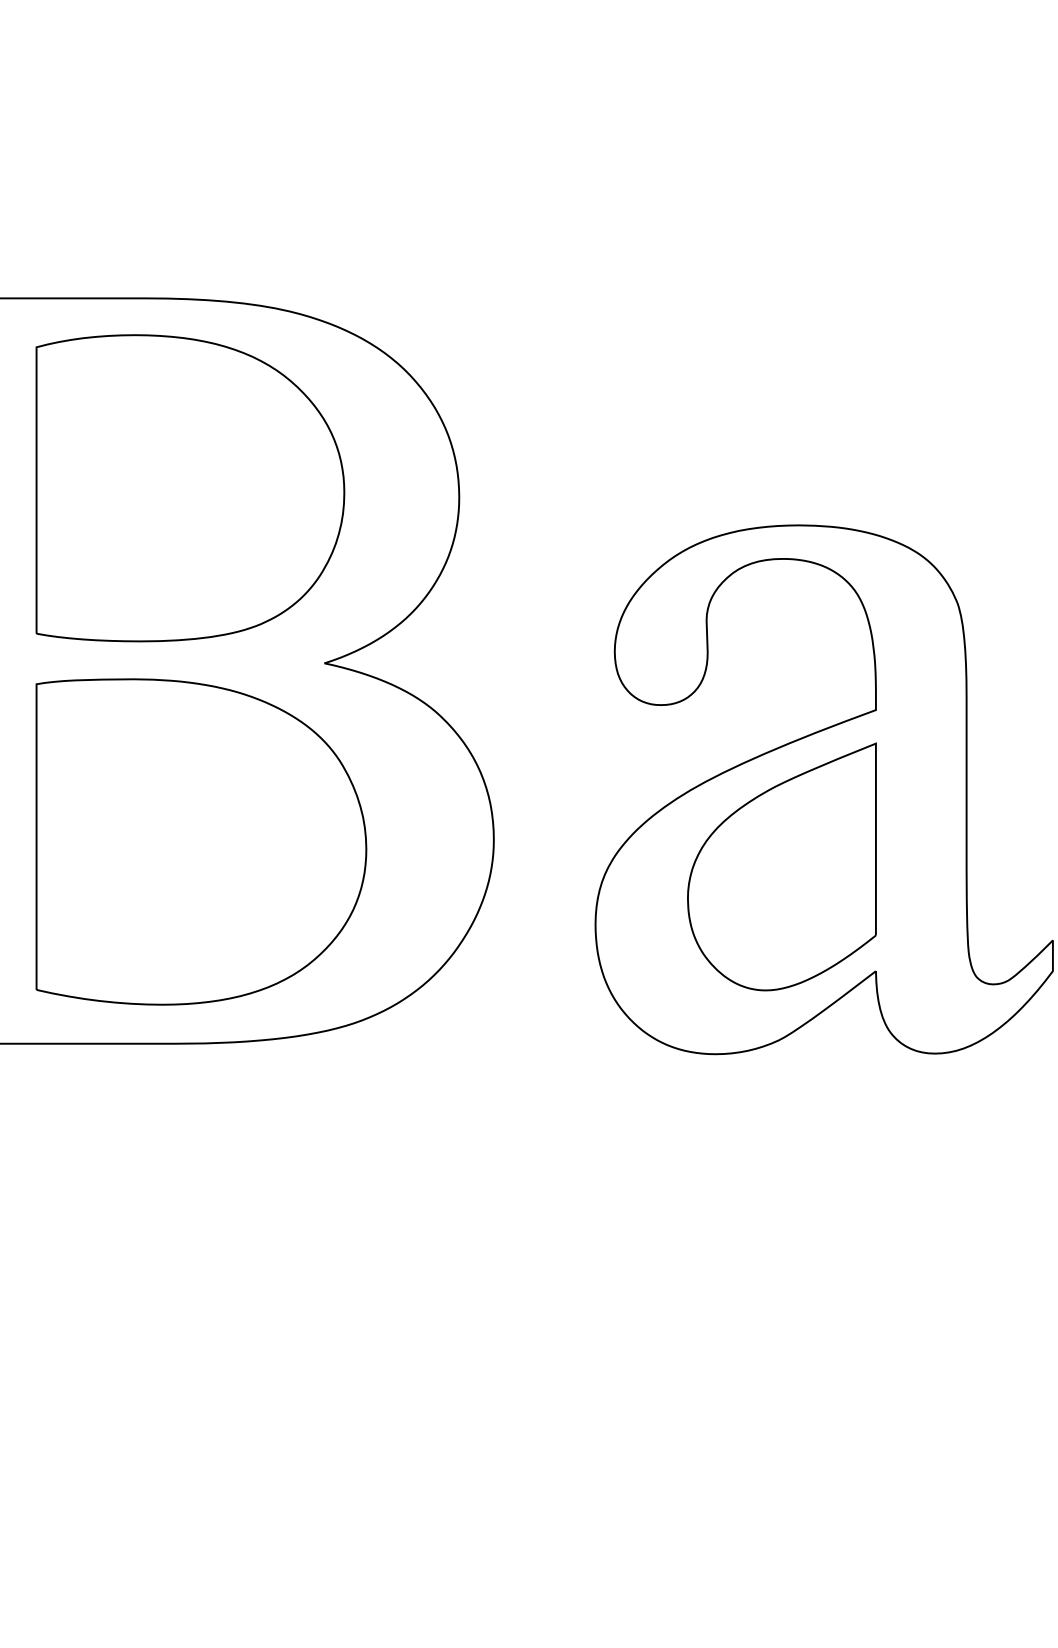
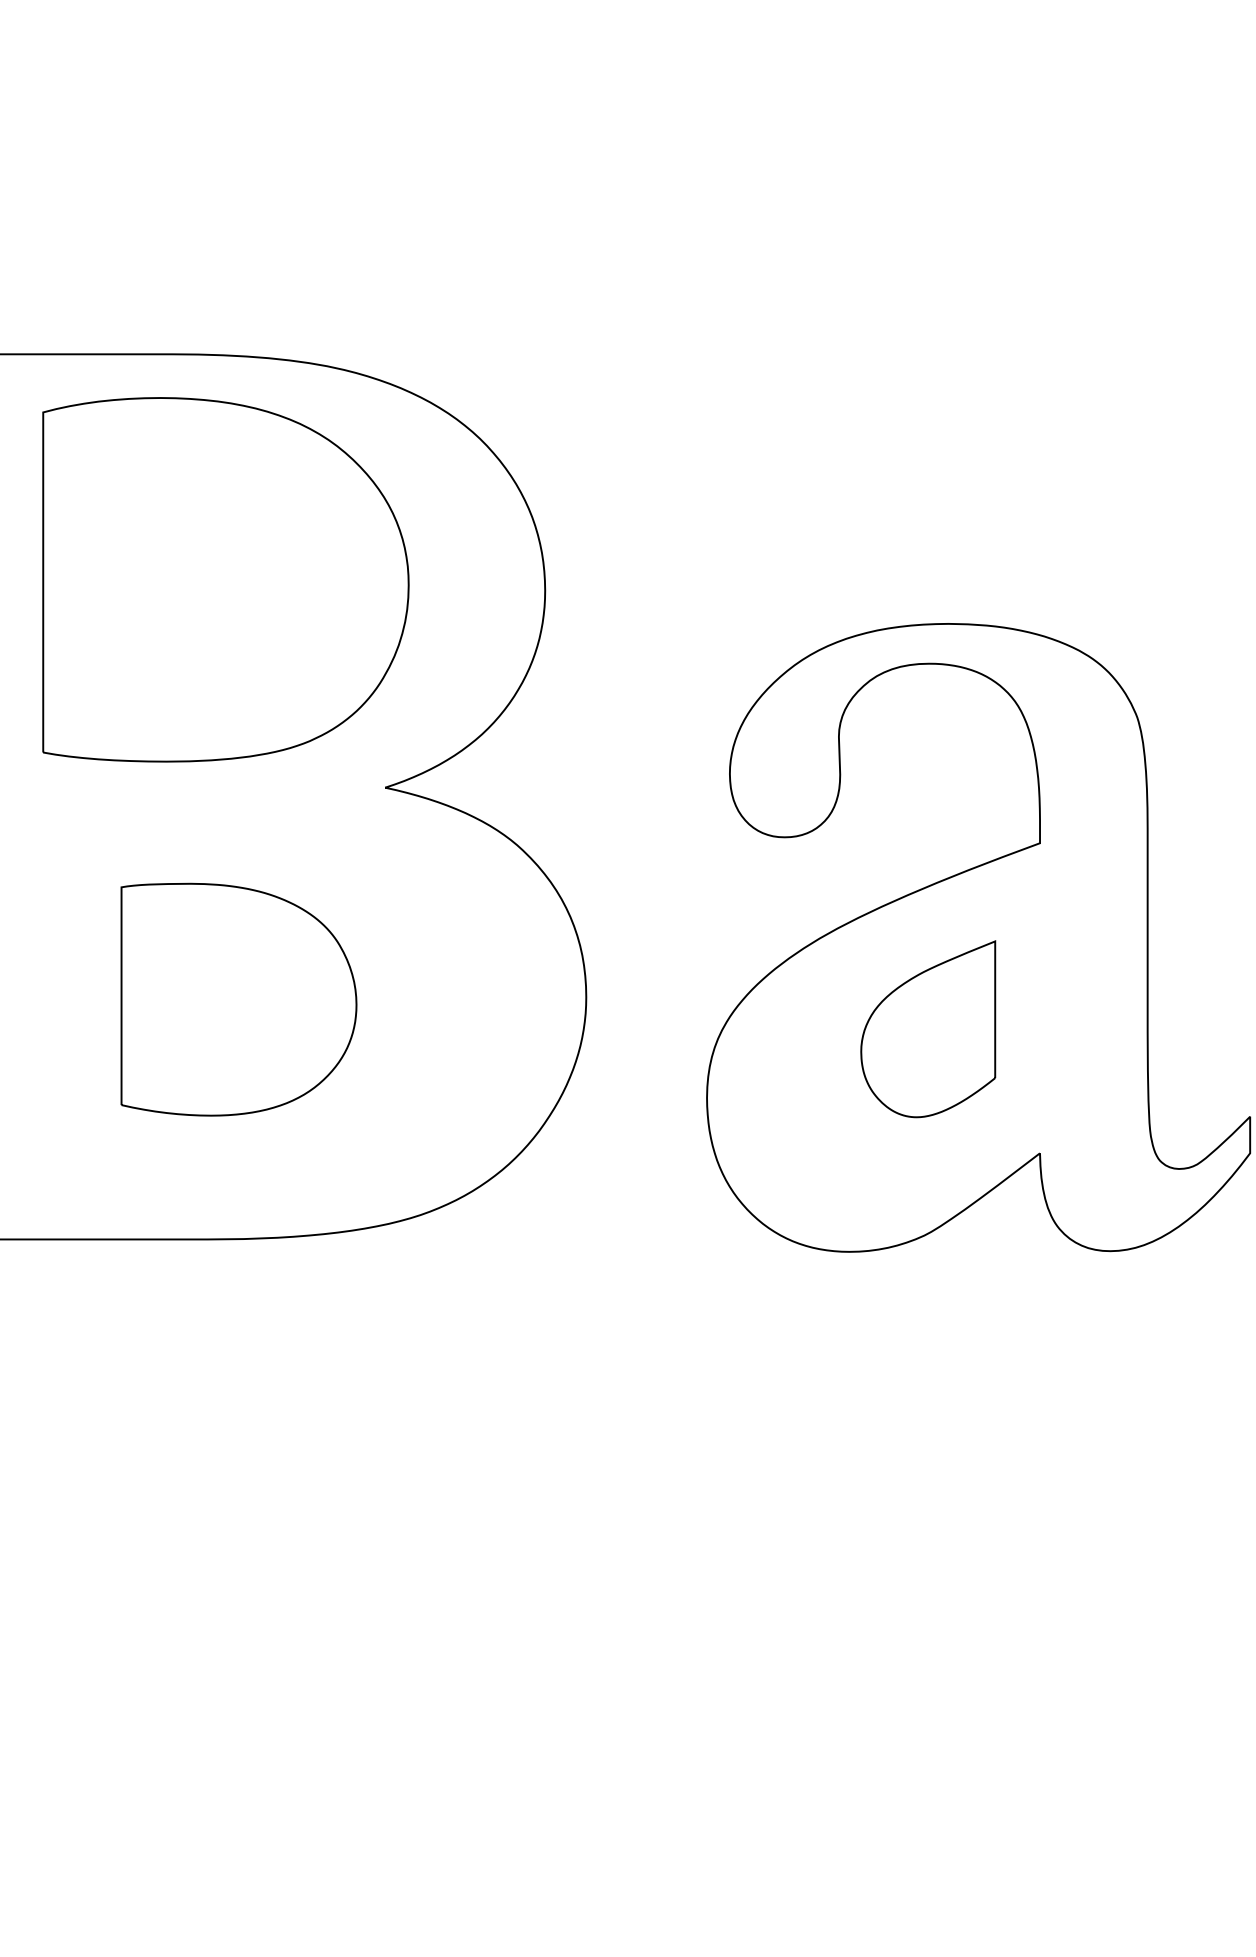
part: (201, 841) -> (238, 999), size x0.6
part: (781, 866) -> (927, 1028), size x0.6

